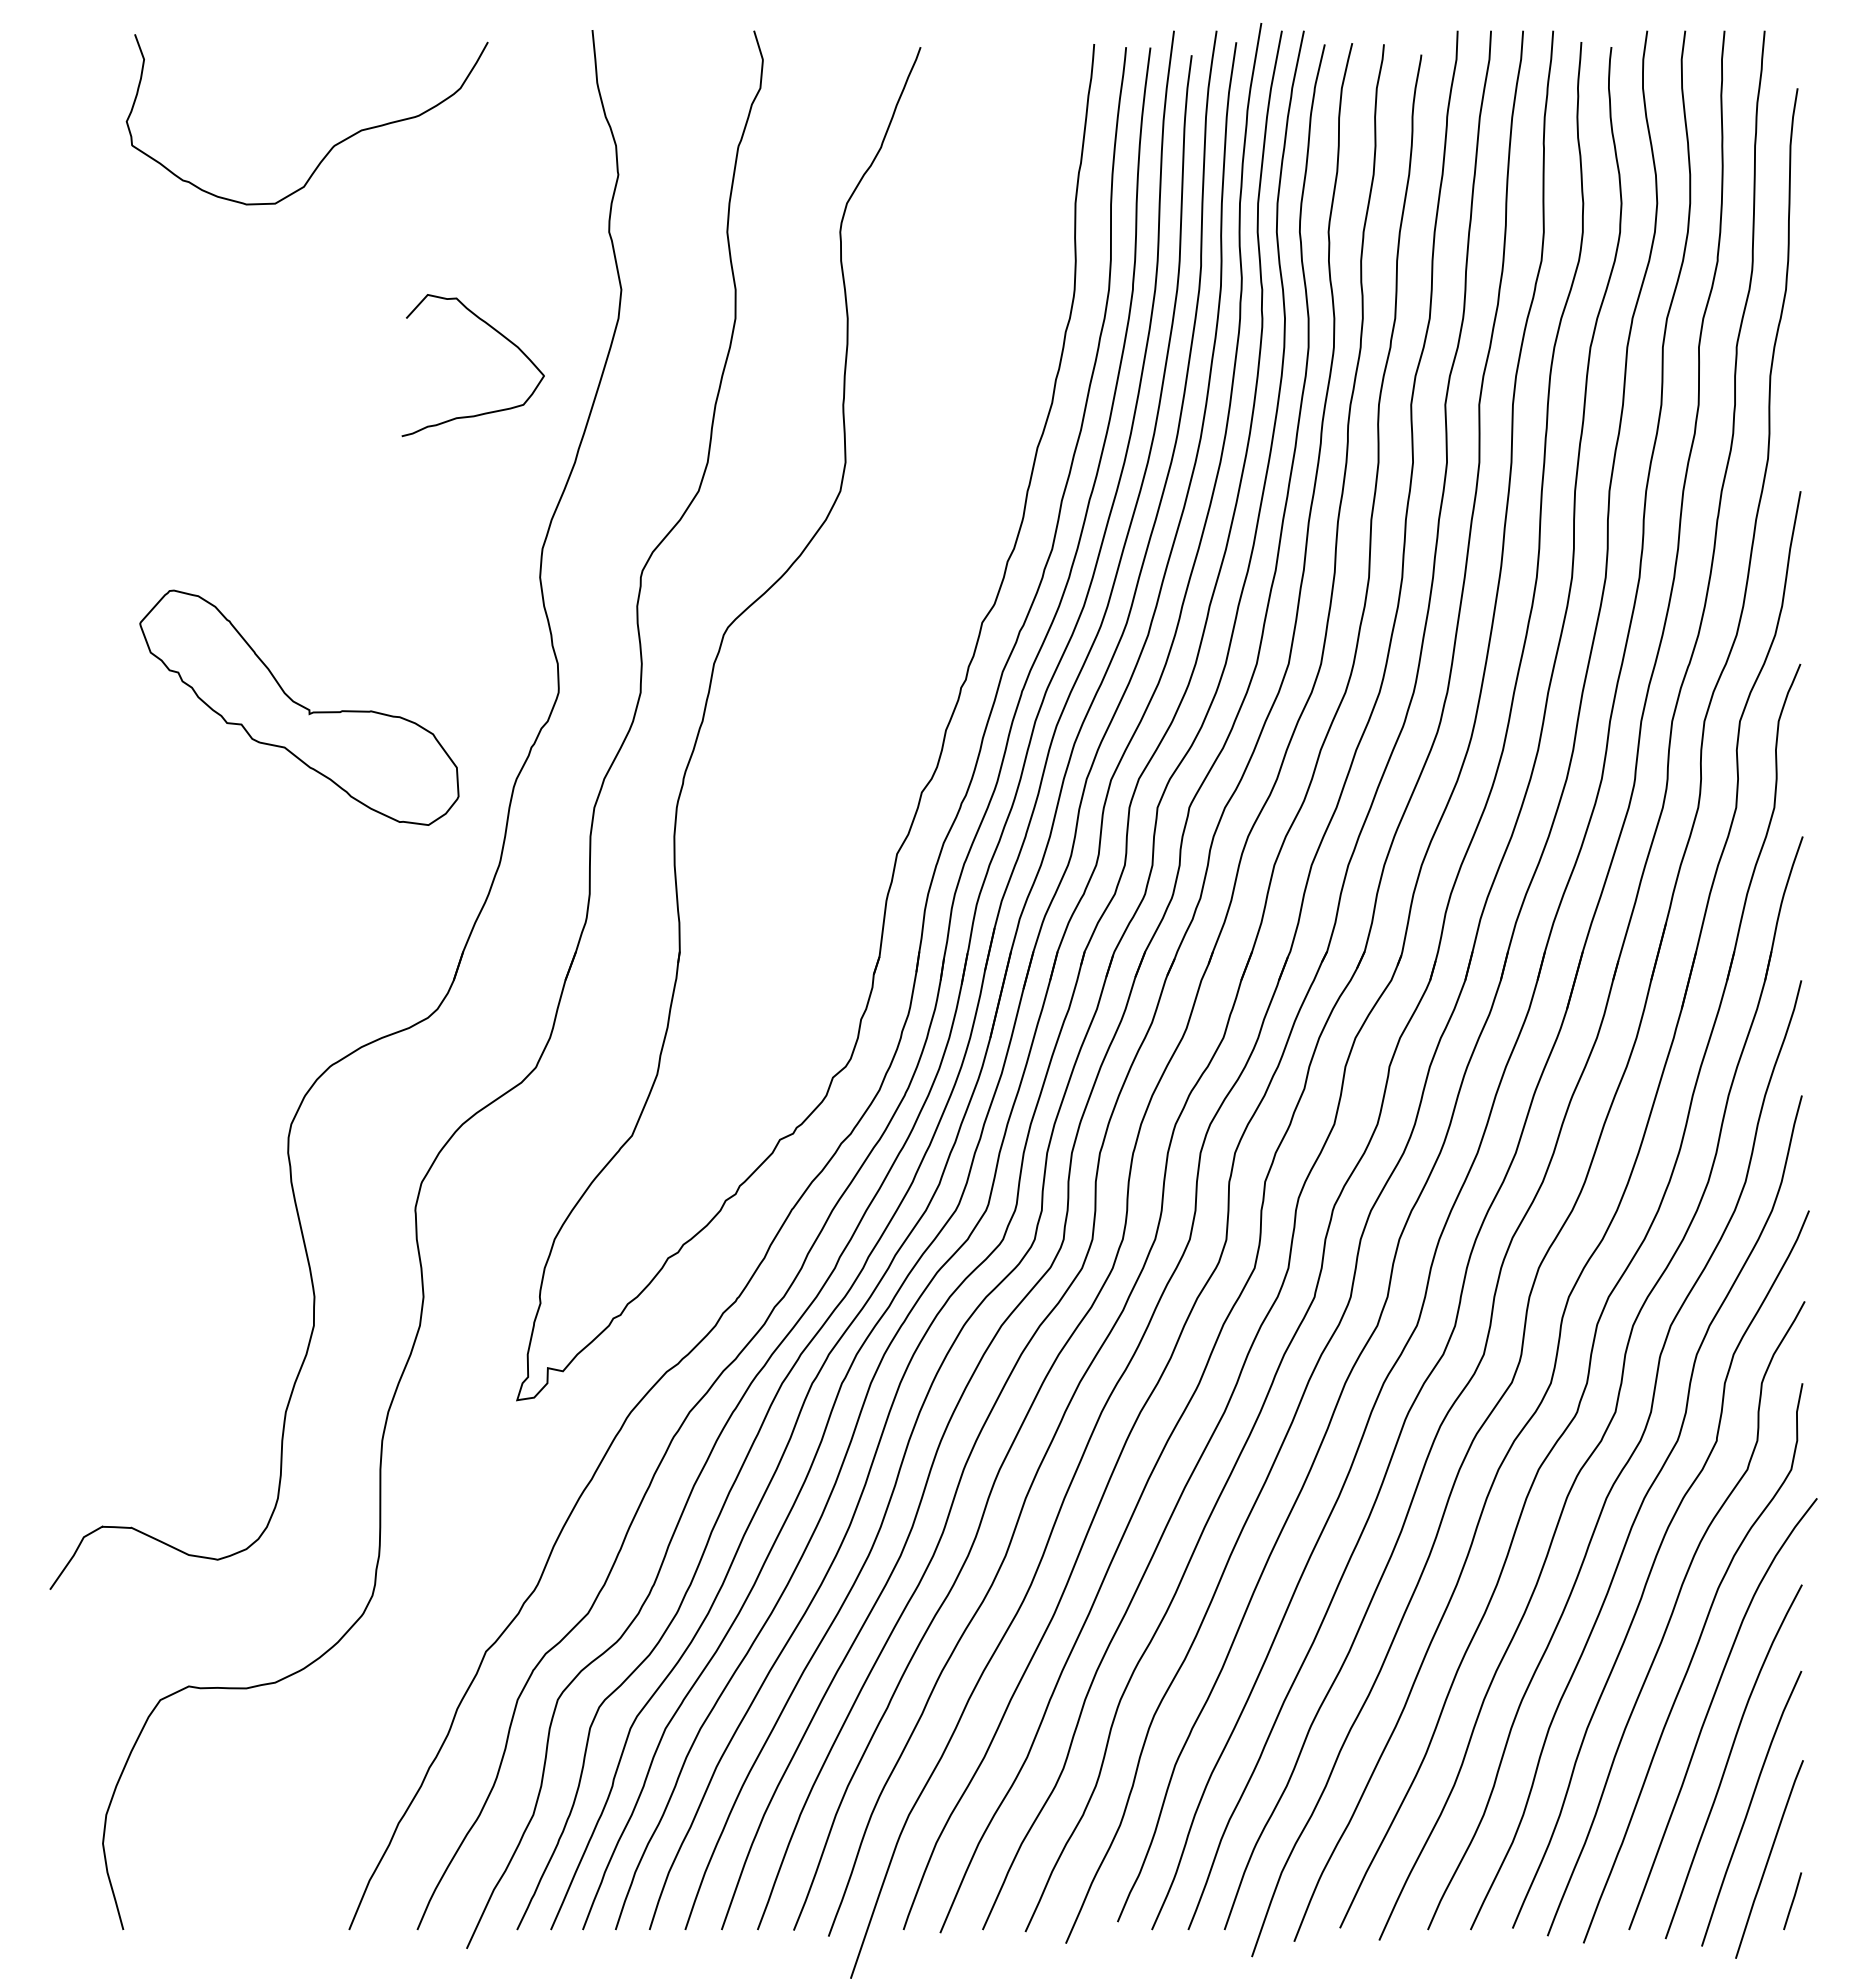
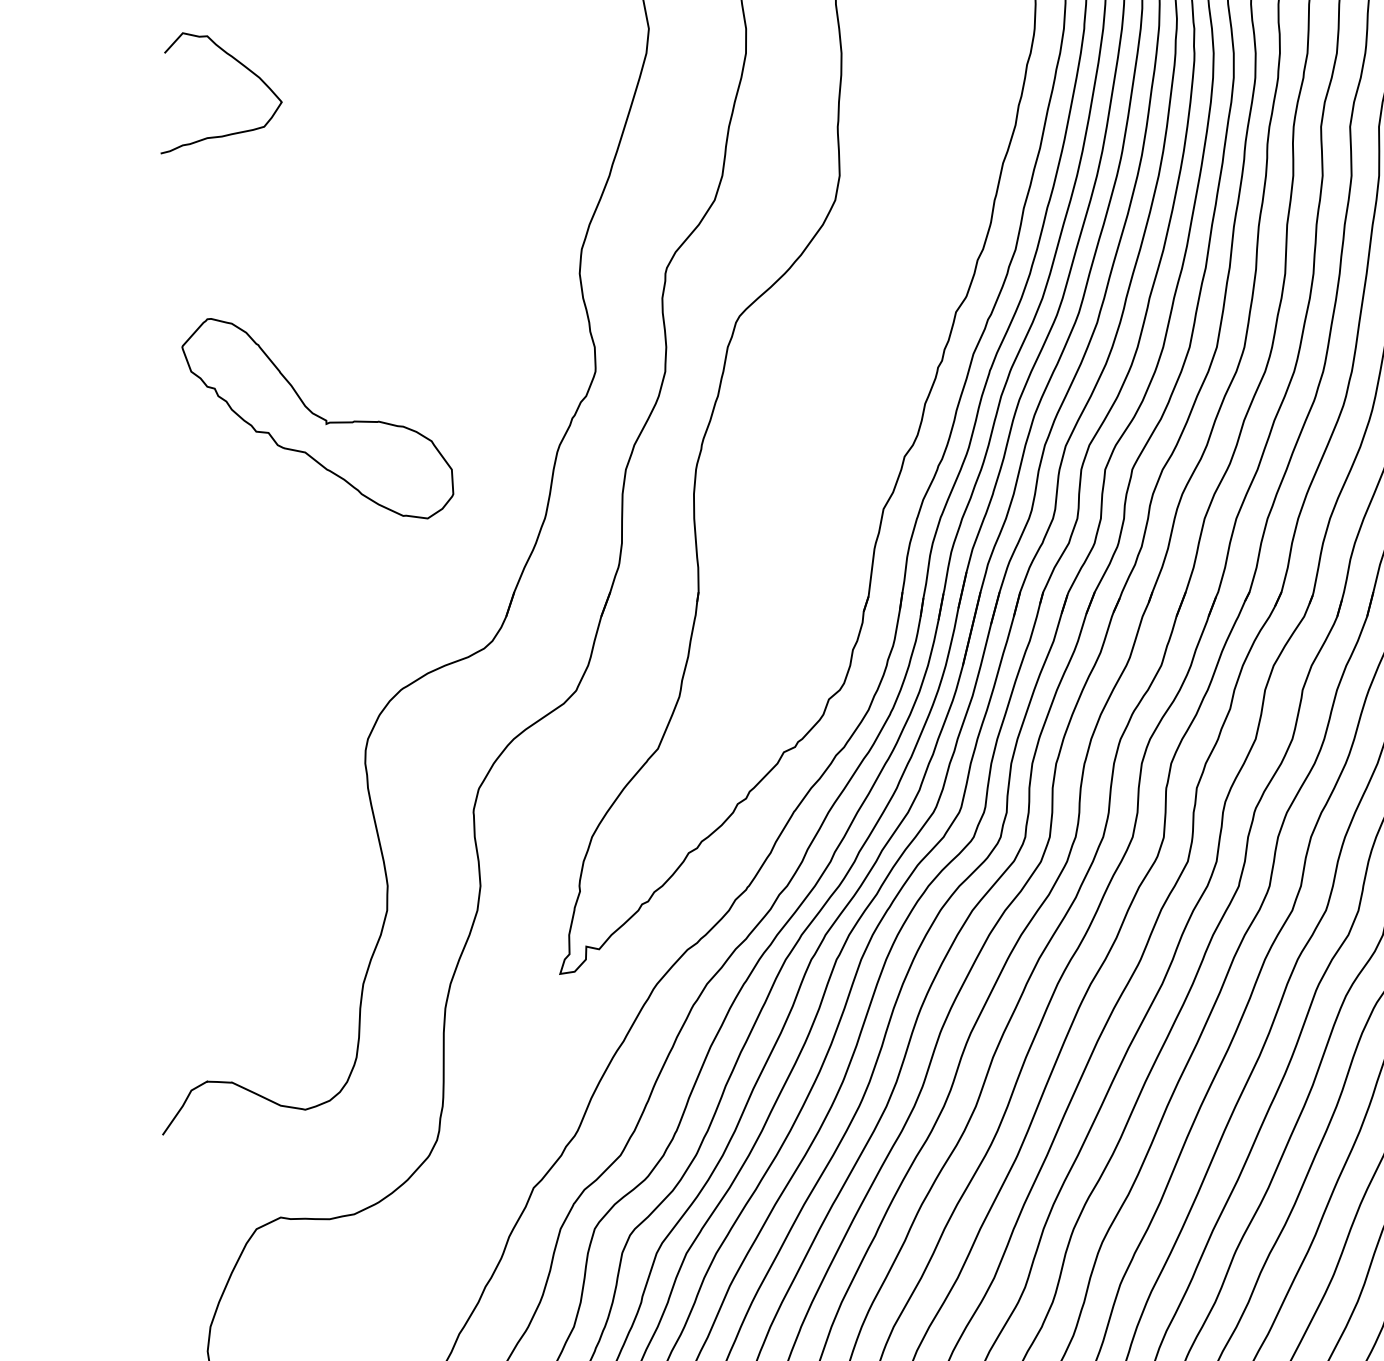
curve: (495, 331) -> (240, 64), moved
part: (299, 707) -> (317, 418), moved

